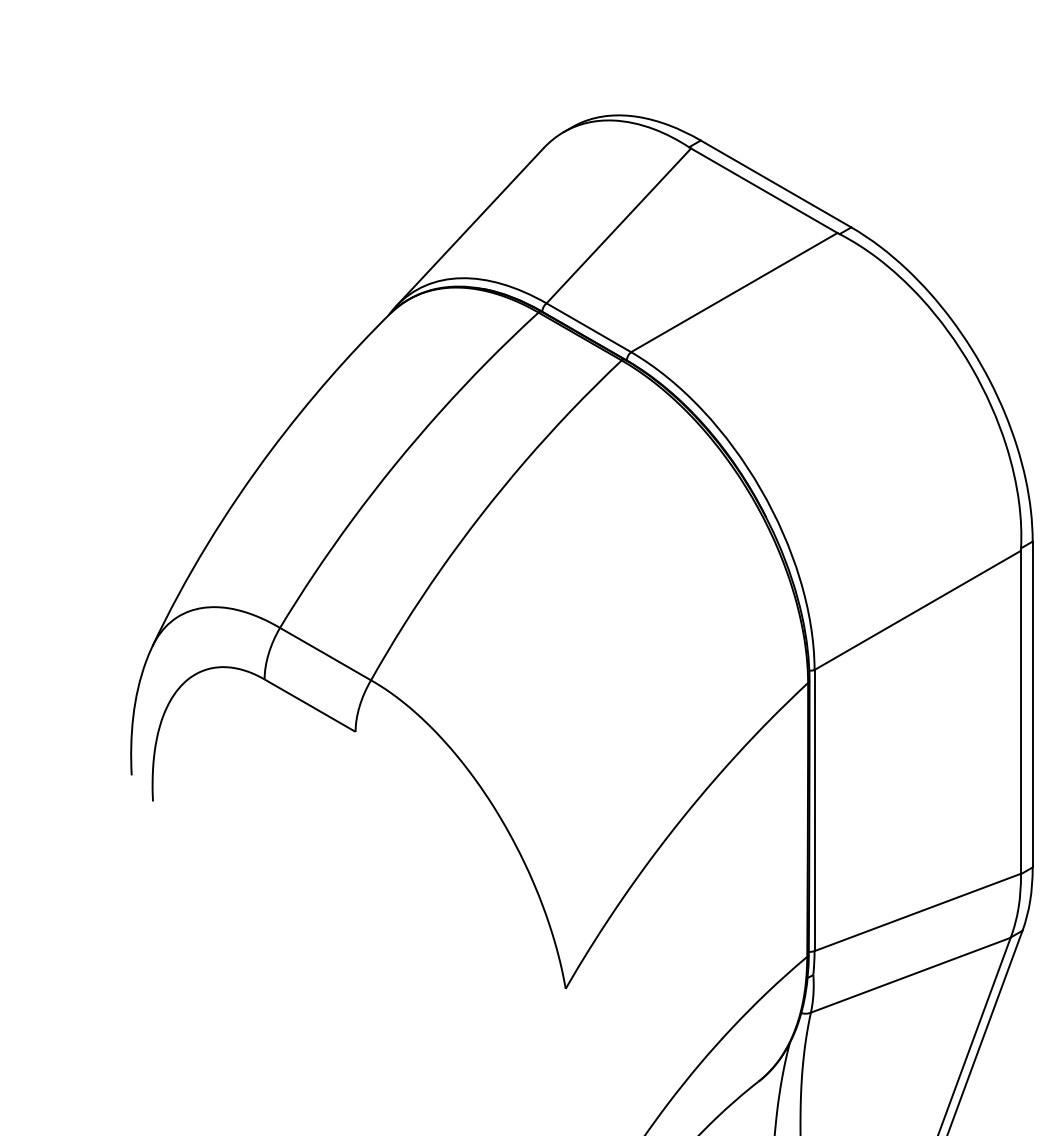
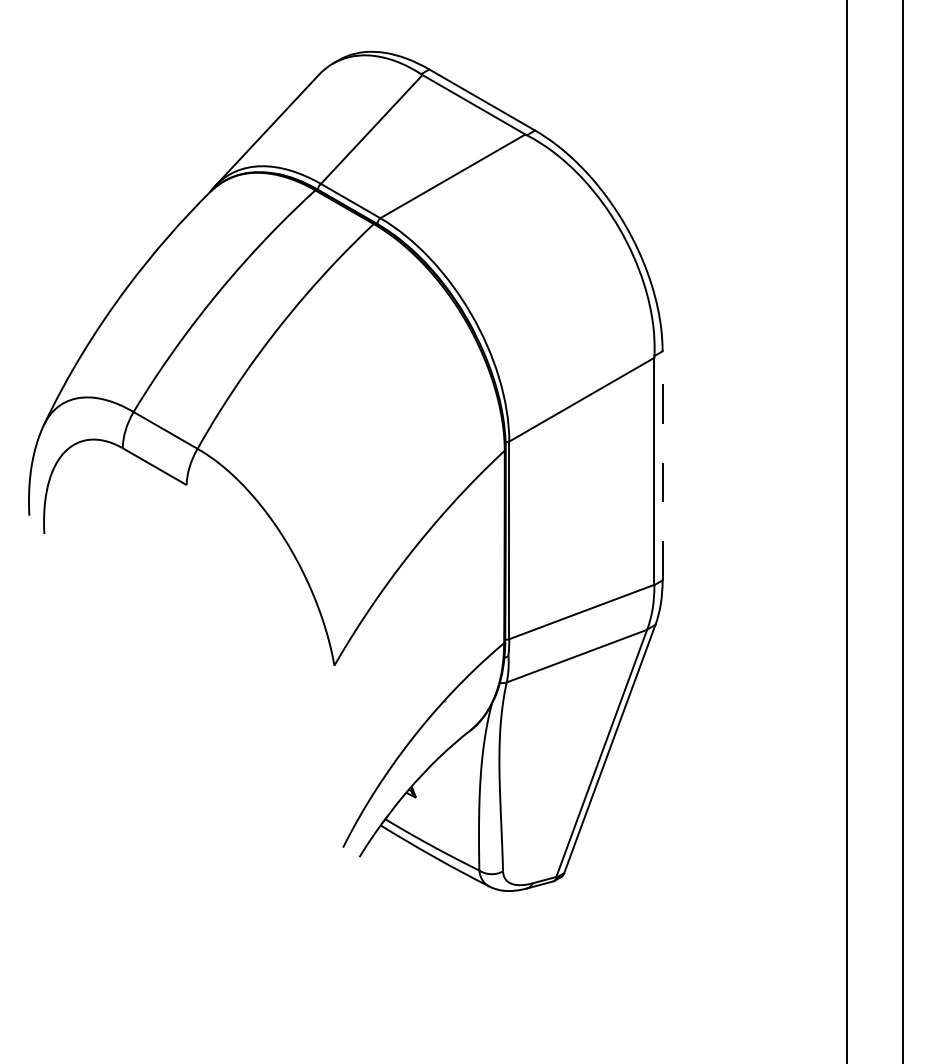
line: (1032, 703) -> (662, 465), solid -> dashed

